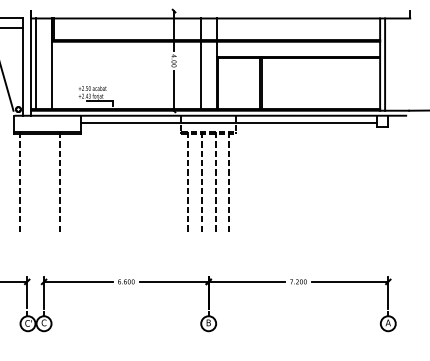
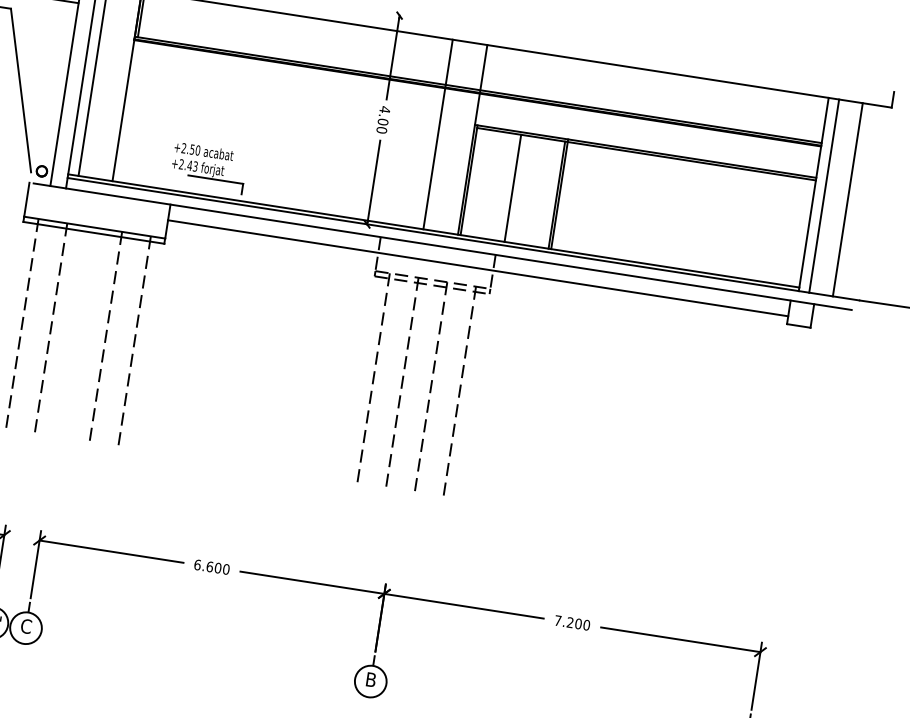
line: (396, 64) -> (848, 199), added
line: (239, 83) -> (513, 188), added
line: (34, 181) -> (52, 327), added
line: (74, 181) -> (135, 340), added

